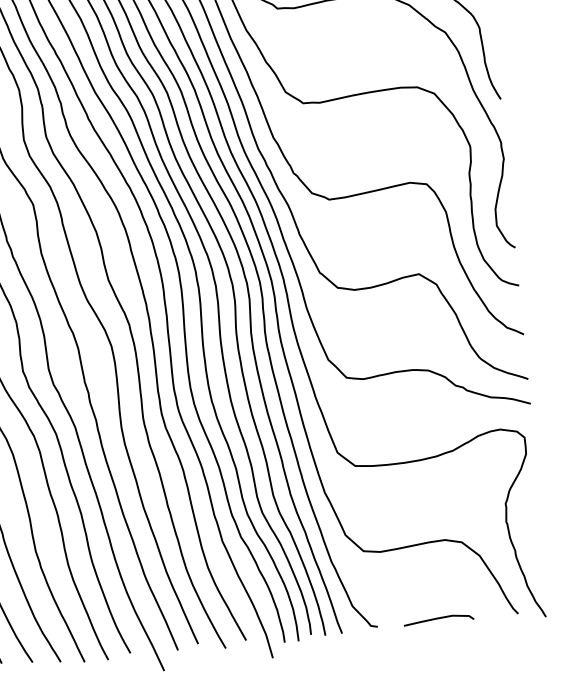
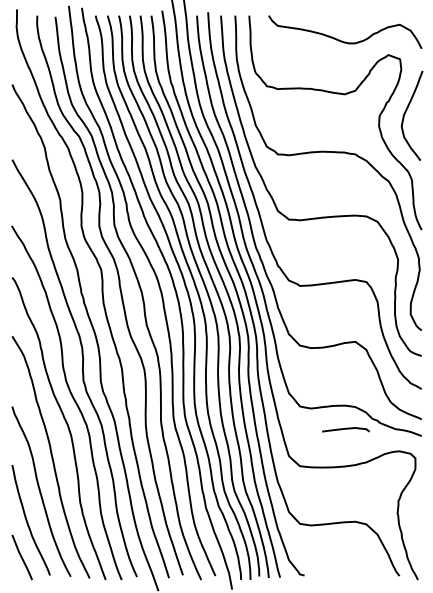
curve: (438, 619) -> (345, 429), moved

